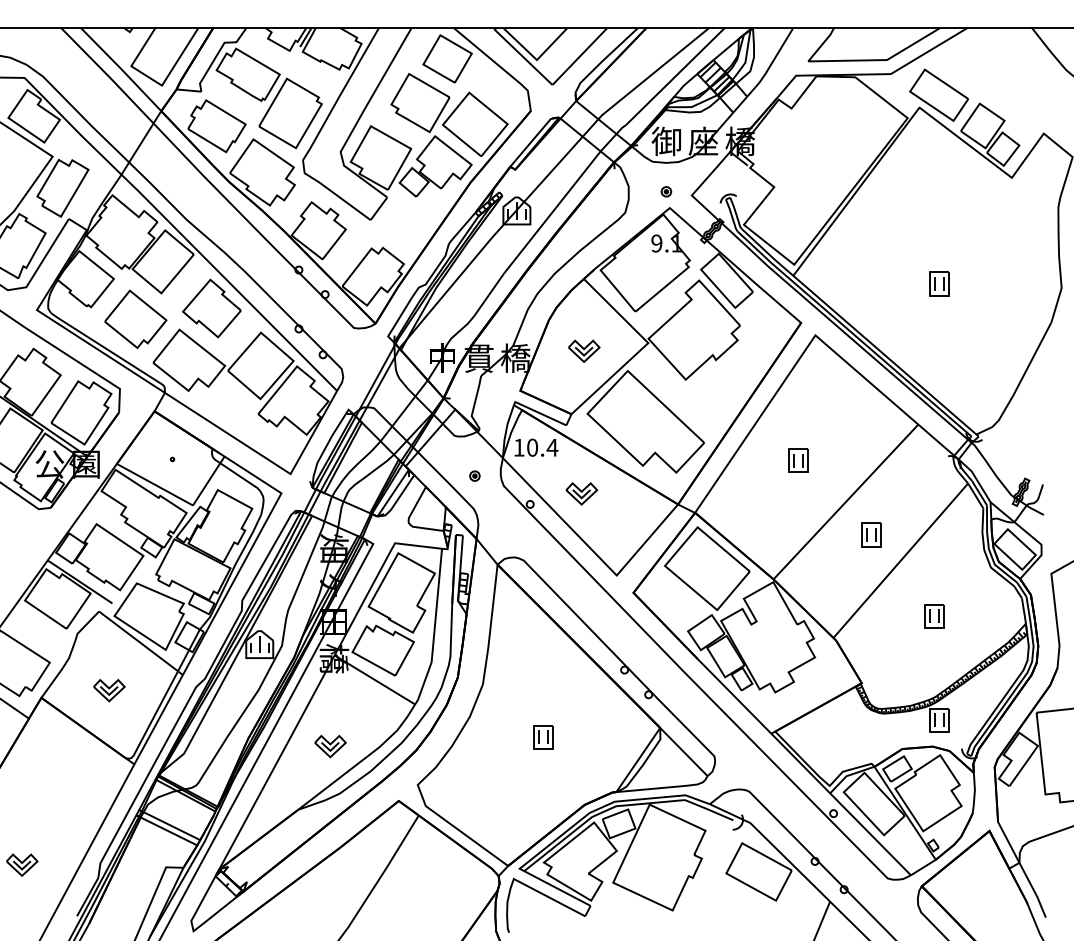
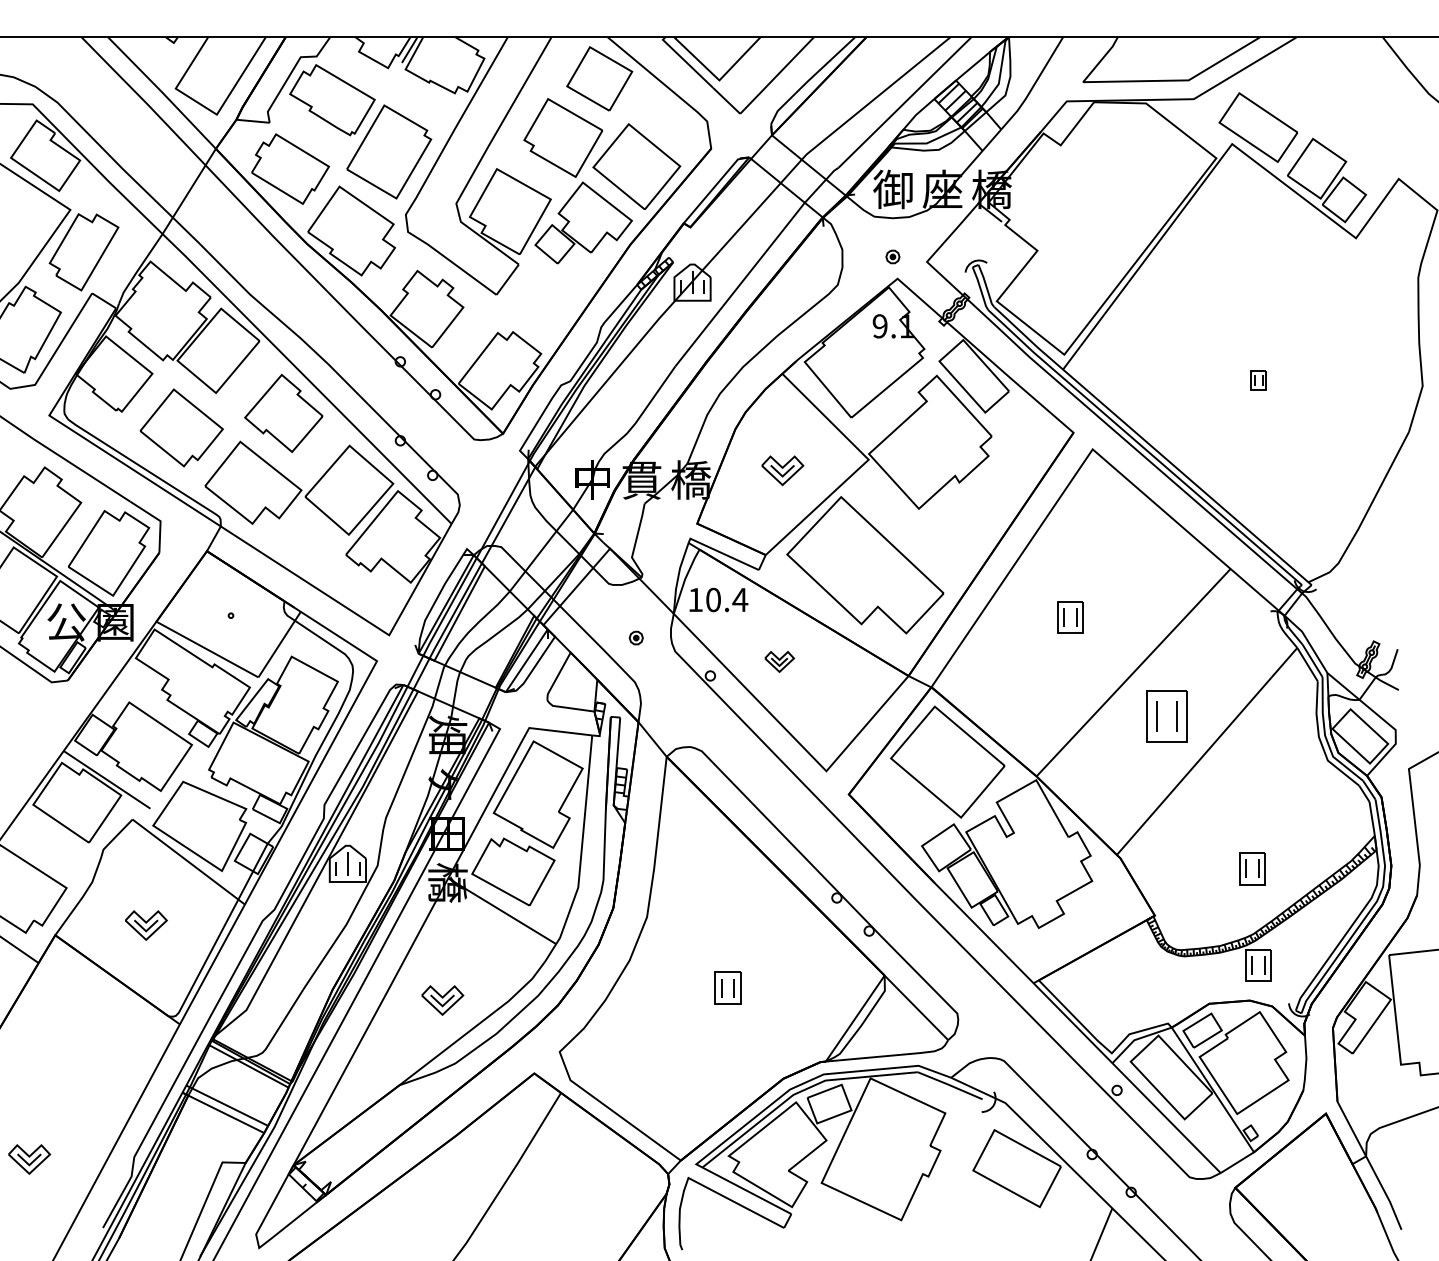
part: (939, 283) -> (1258, 379), size x0.6
part: (581, 493) -> (779, 661), size x0.7
part: (871, 534) -> (1167, 716), size x1.6
part: (934, 616) -> (1252, 869), moved

